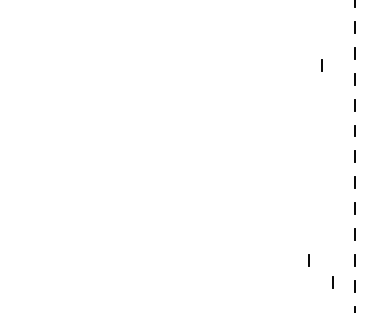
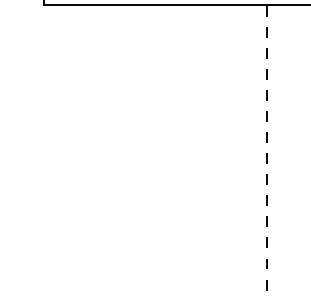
line: (321, 65) -> (239, 84), removed
line: (308, 259) -> (228, 242), removed
line: (332, 281) -> (248, 260), removed

